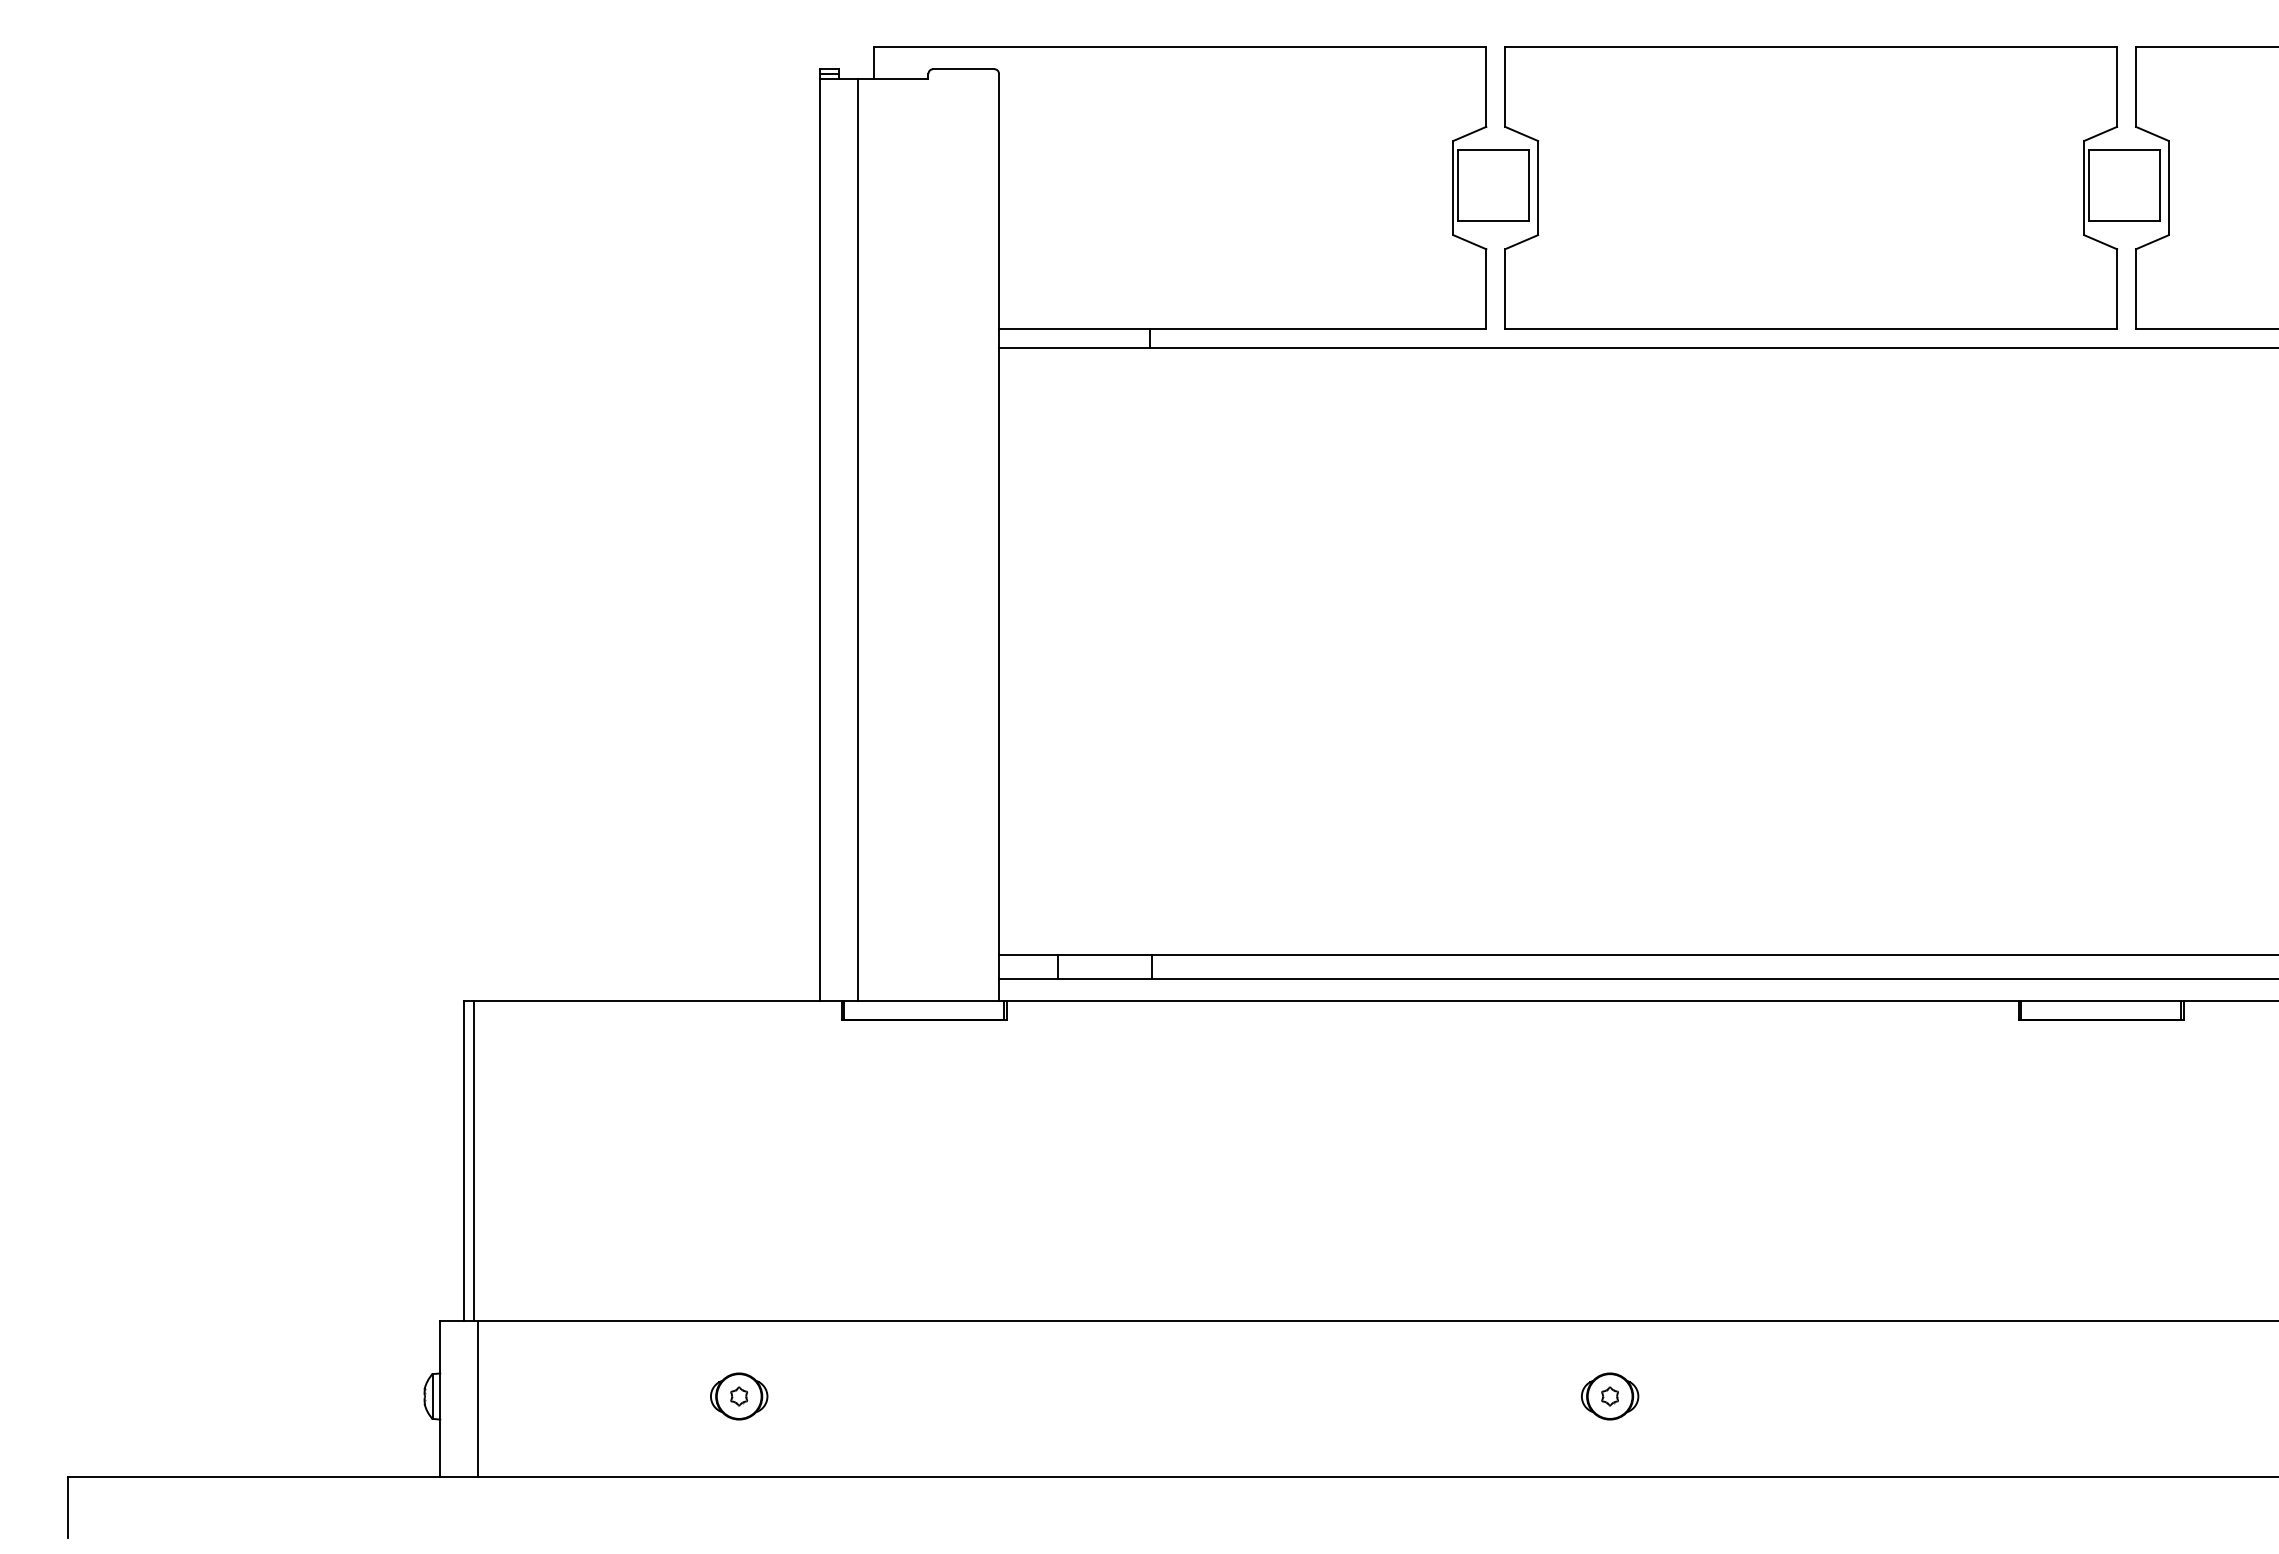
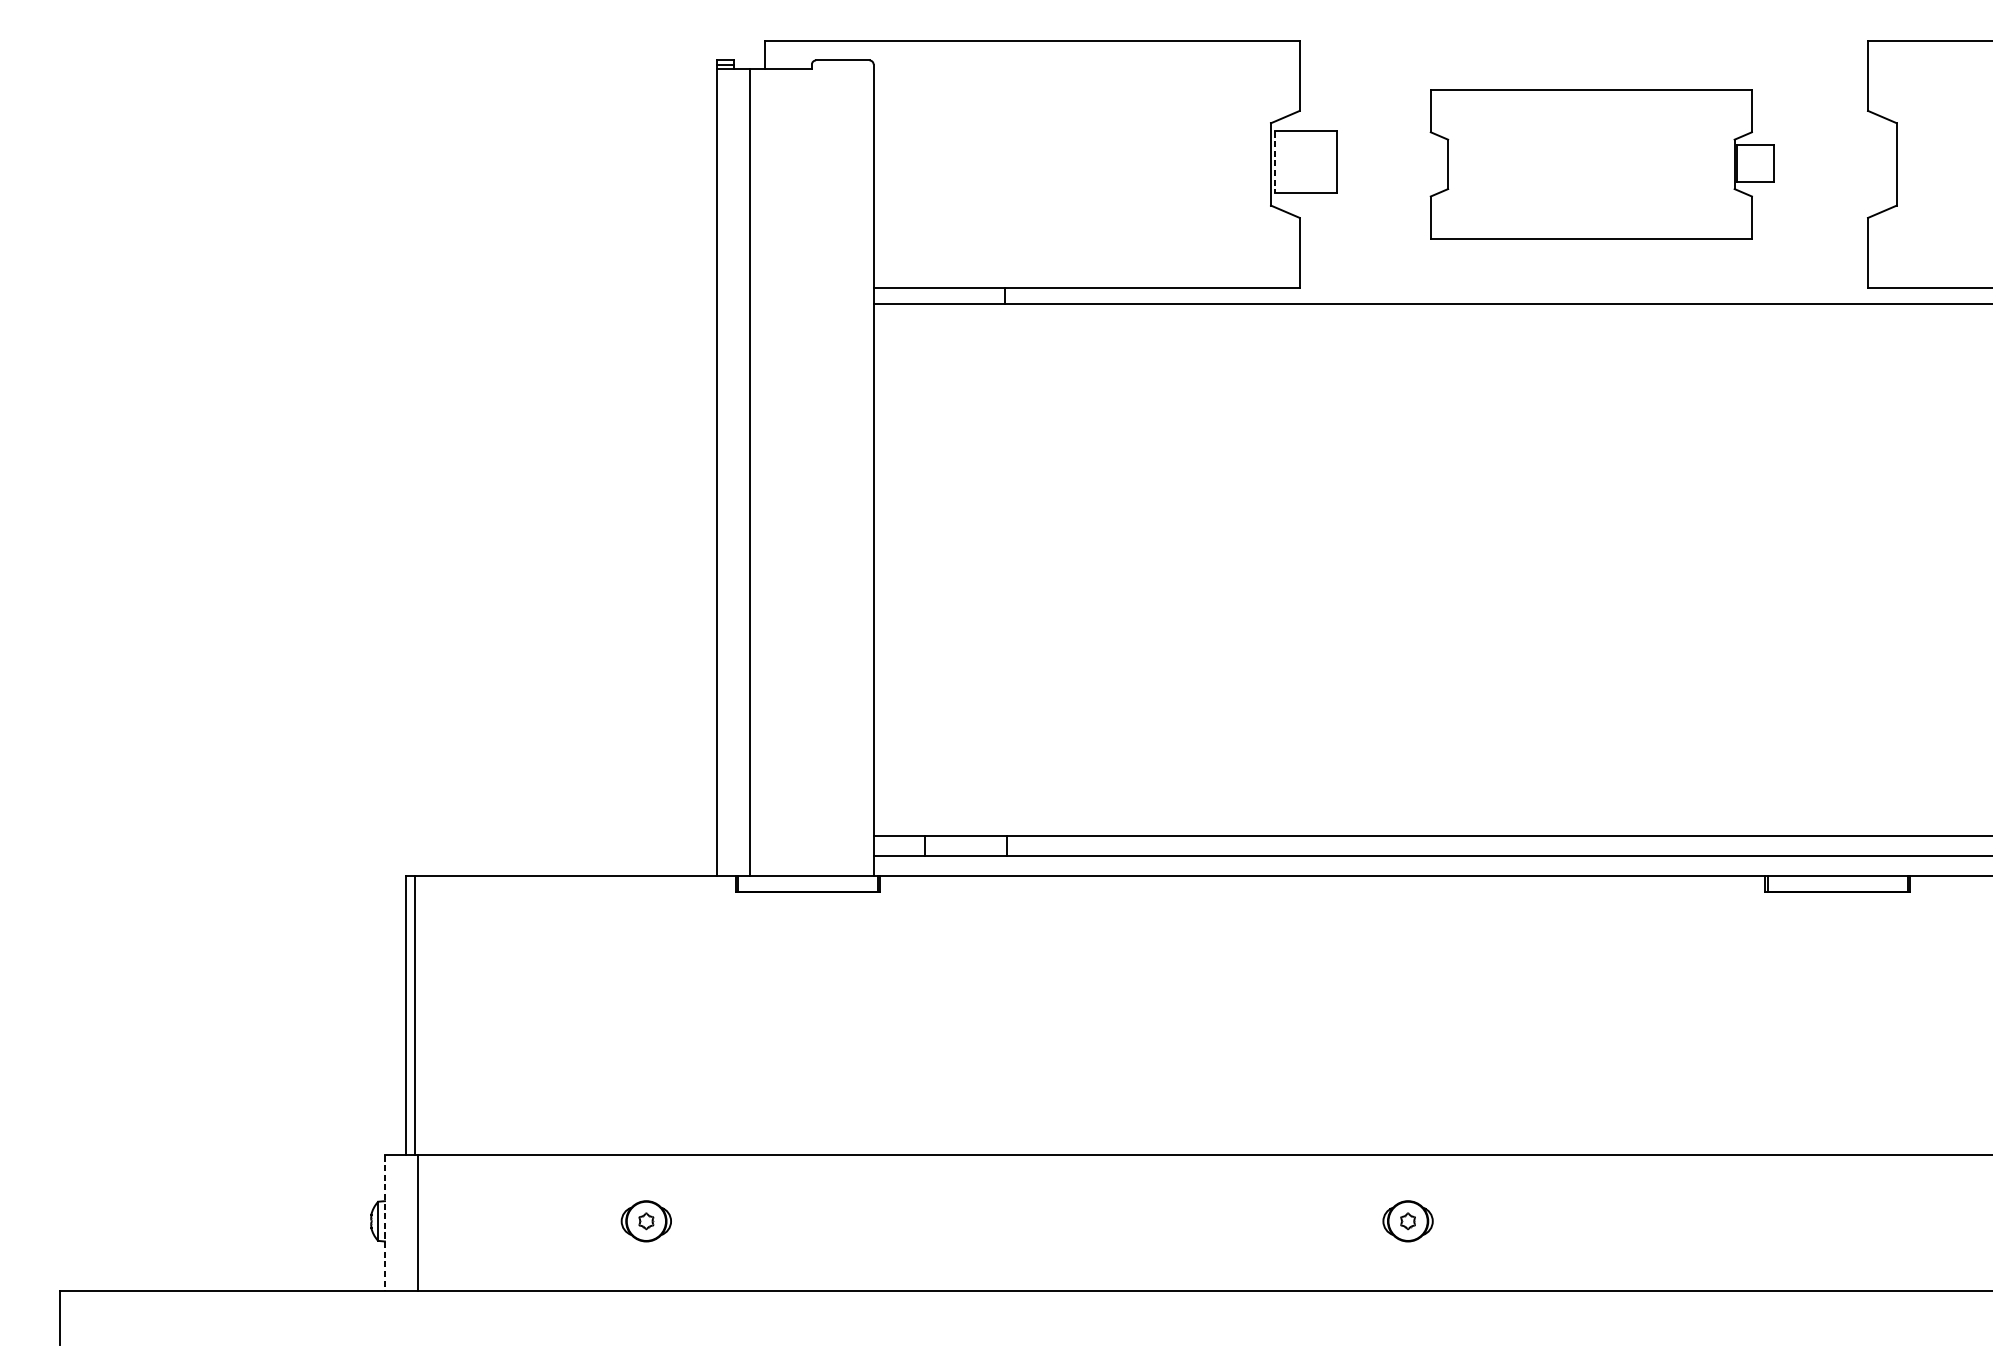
line: (1458, 186) -> (1275, 163), solid -> dashed
part: (1832, 187) -> (1602, 163), size x0.6
line: (440, 1398) -> (385, 1223), solid -> dashed

